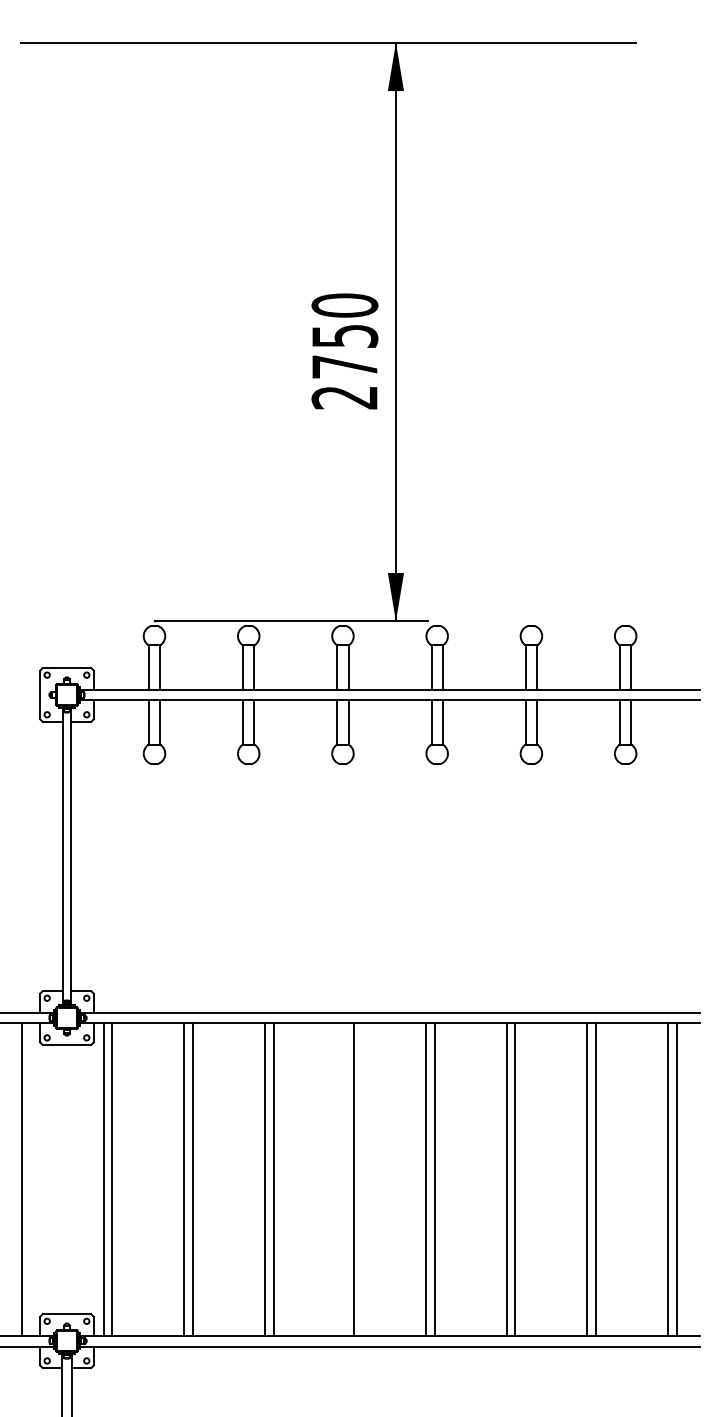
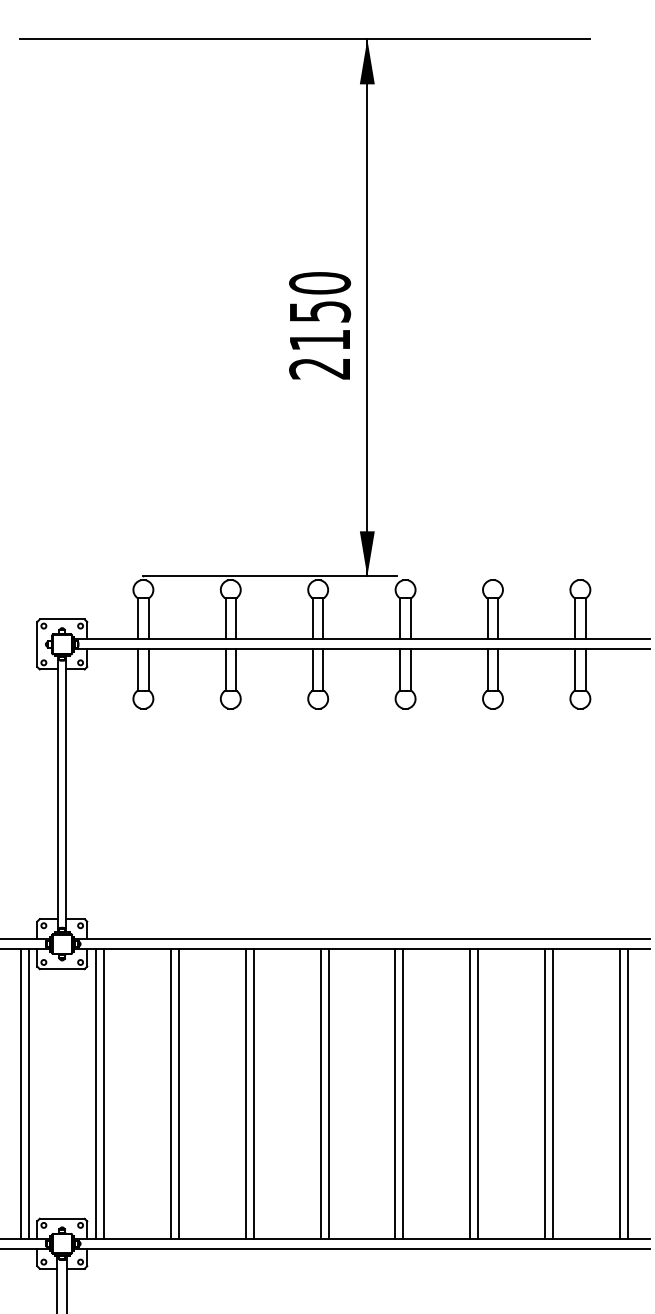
text: (344, 366) -> (319, 339), 2750 -> 2150
line: (30, 1179) -> (28, 1093), added
line: (345, 1179) -> (320, 1093), added

